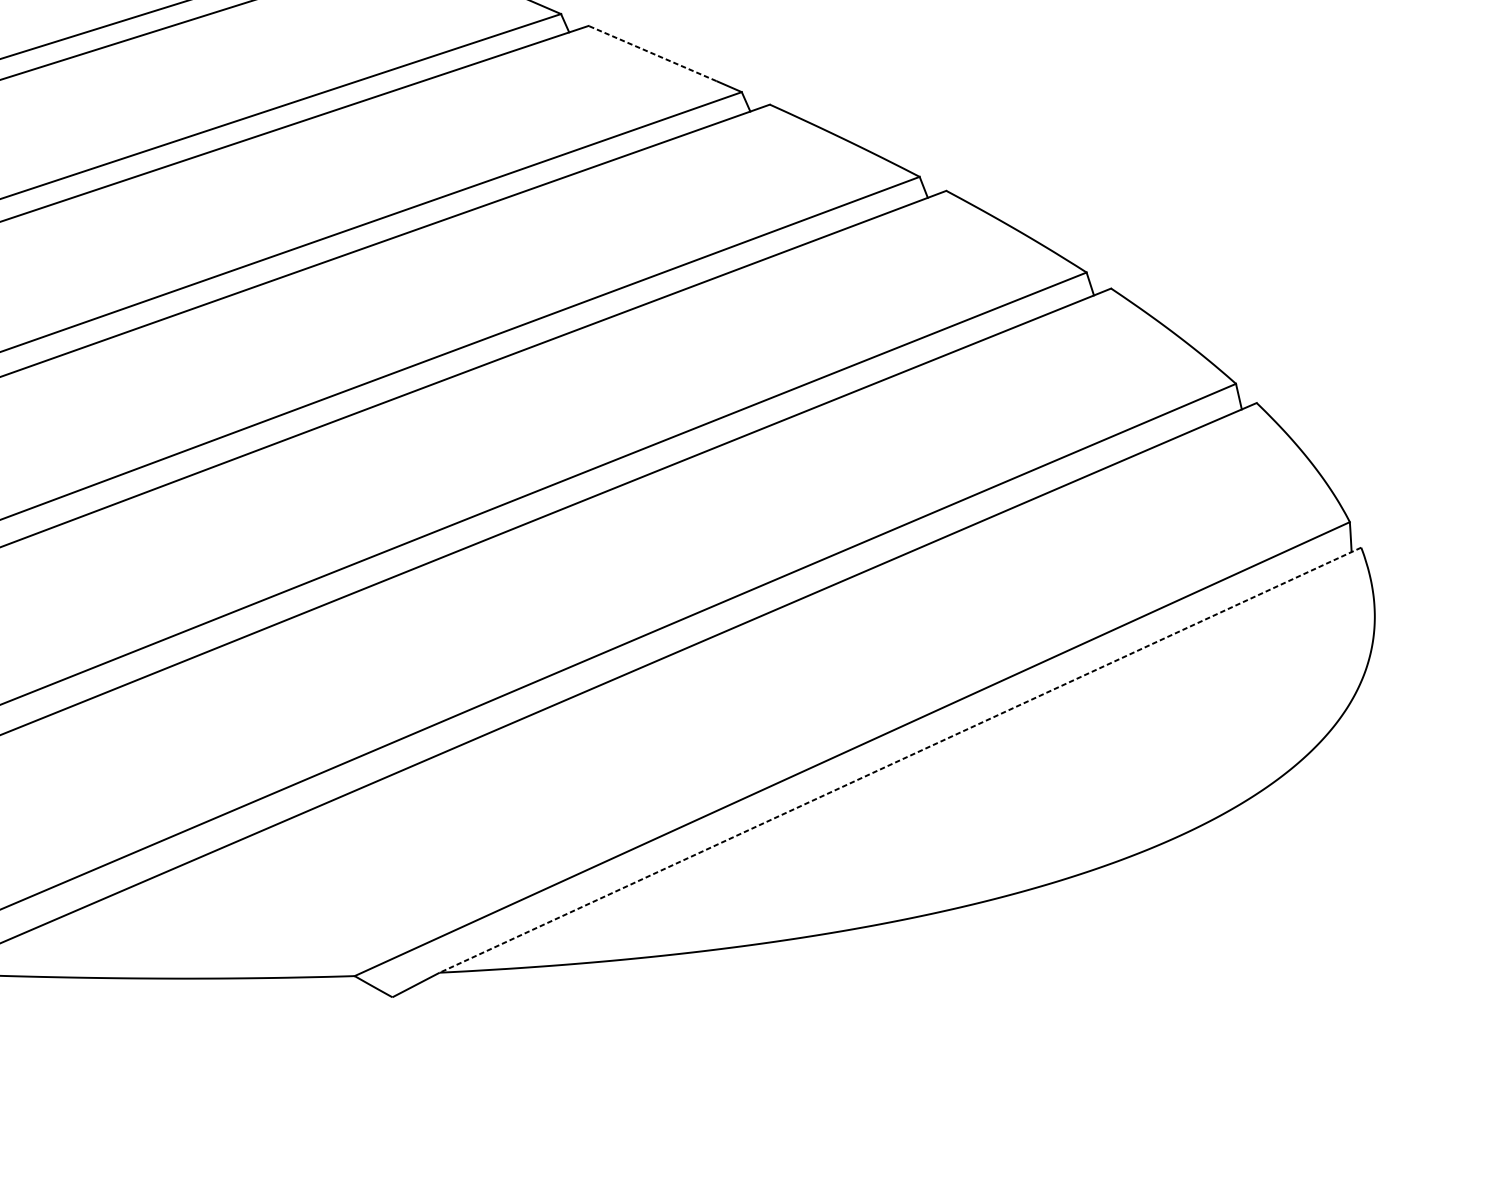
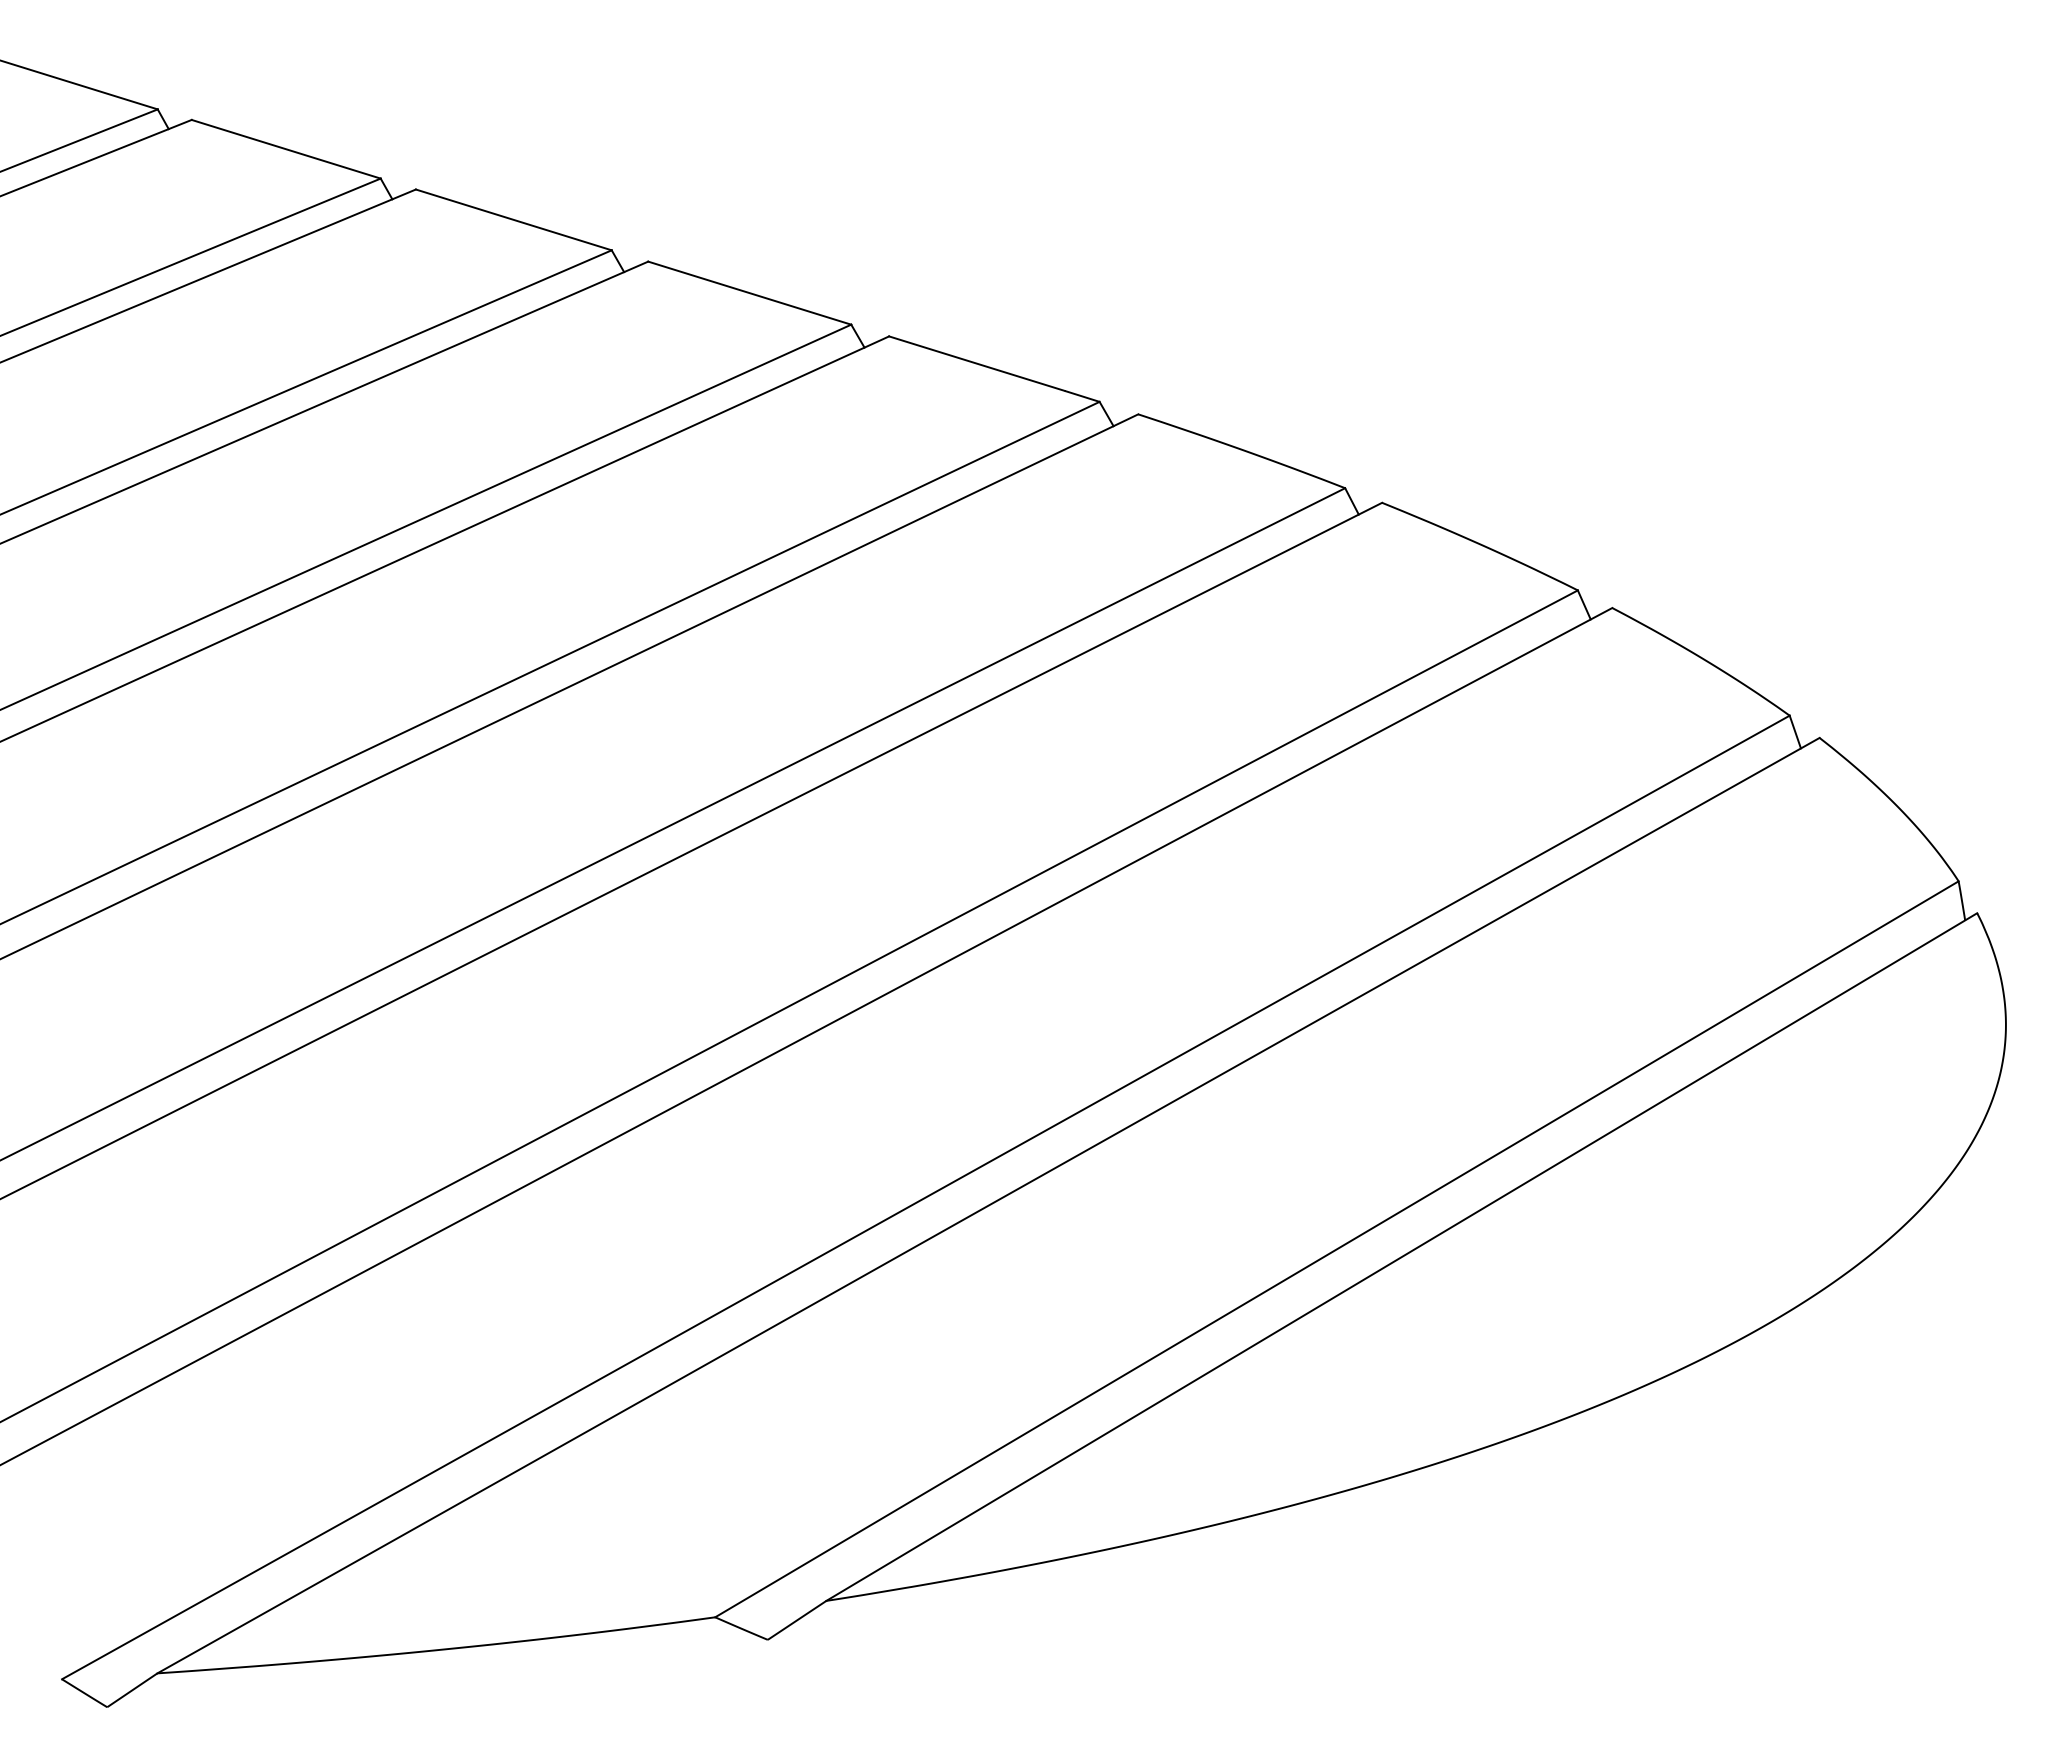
line: (652, 53) -> (976, 363), dashed -> solid
line: (900, 760) -> (1401, 1257), dashed -> solid

